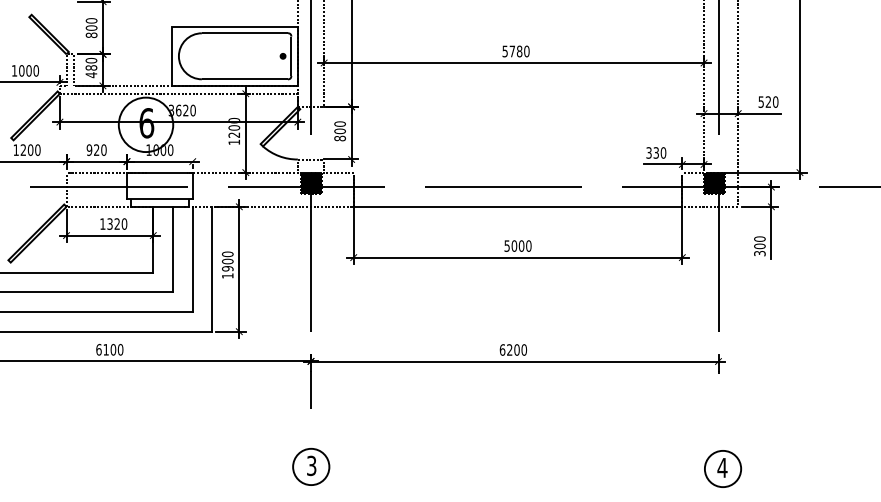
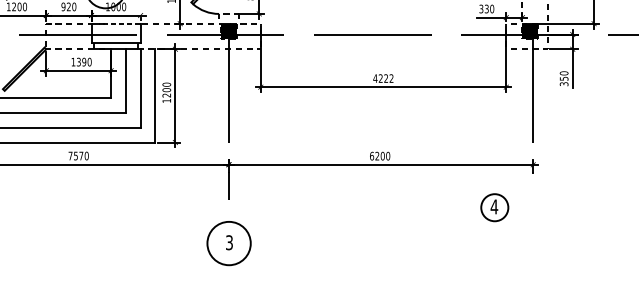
line: (159, 172) -> (115, 23), solid -> dashed
line: (517, 206) -> (383, 49), removed
text: (117, 223) -> (84, 61), 1320 -> 1390
text: (517, 245) -> (383, 78), 5000 -> 4222
text: (759, 246) -> (563, 78), 300 -> 350
text: (227, 268) -> (166, 95), 1900 -> 1200
text: (106, 349) -> (76, 155), 6100 -> 7570
circle: (311, 466) -> (229, 243), size x1.6
part: (722, 468) -> (494, 207), moved

